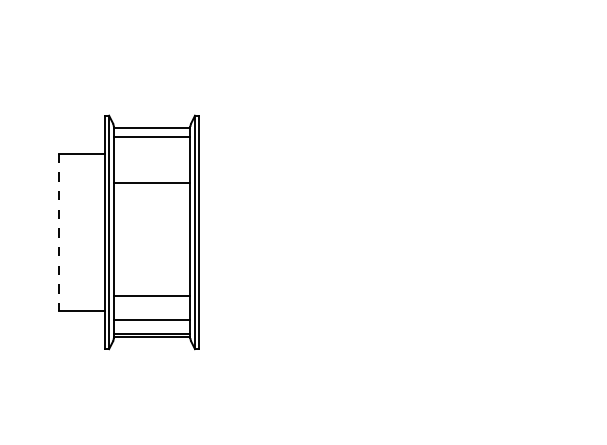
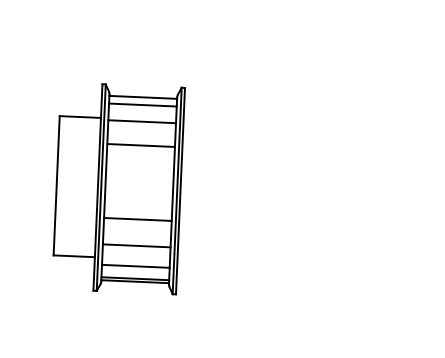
line: (151, 155) -> (141, 121), added
line: (58, 232) -> (56, 185), dashed -> solid
line: (151, 266) -> (137, 219), added

